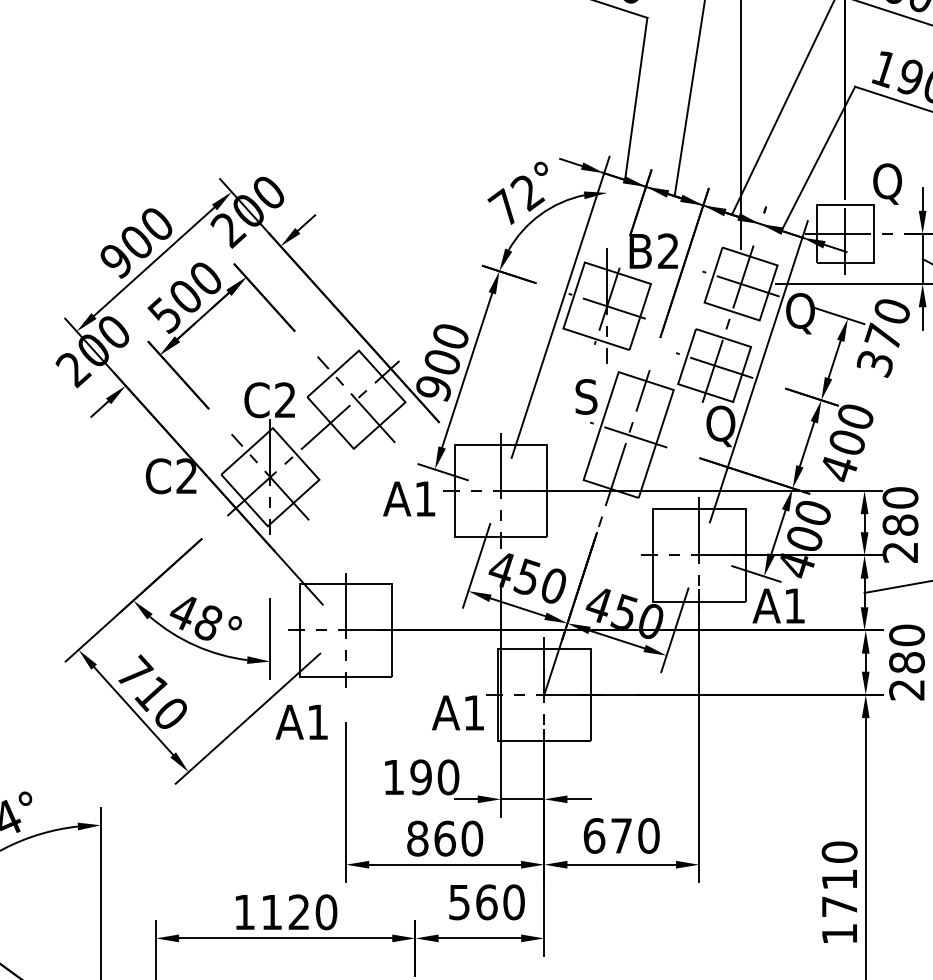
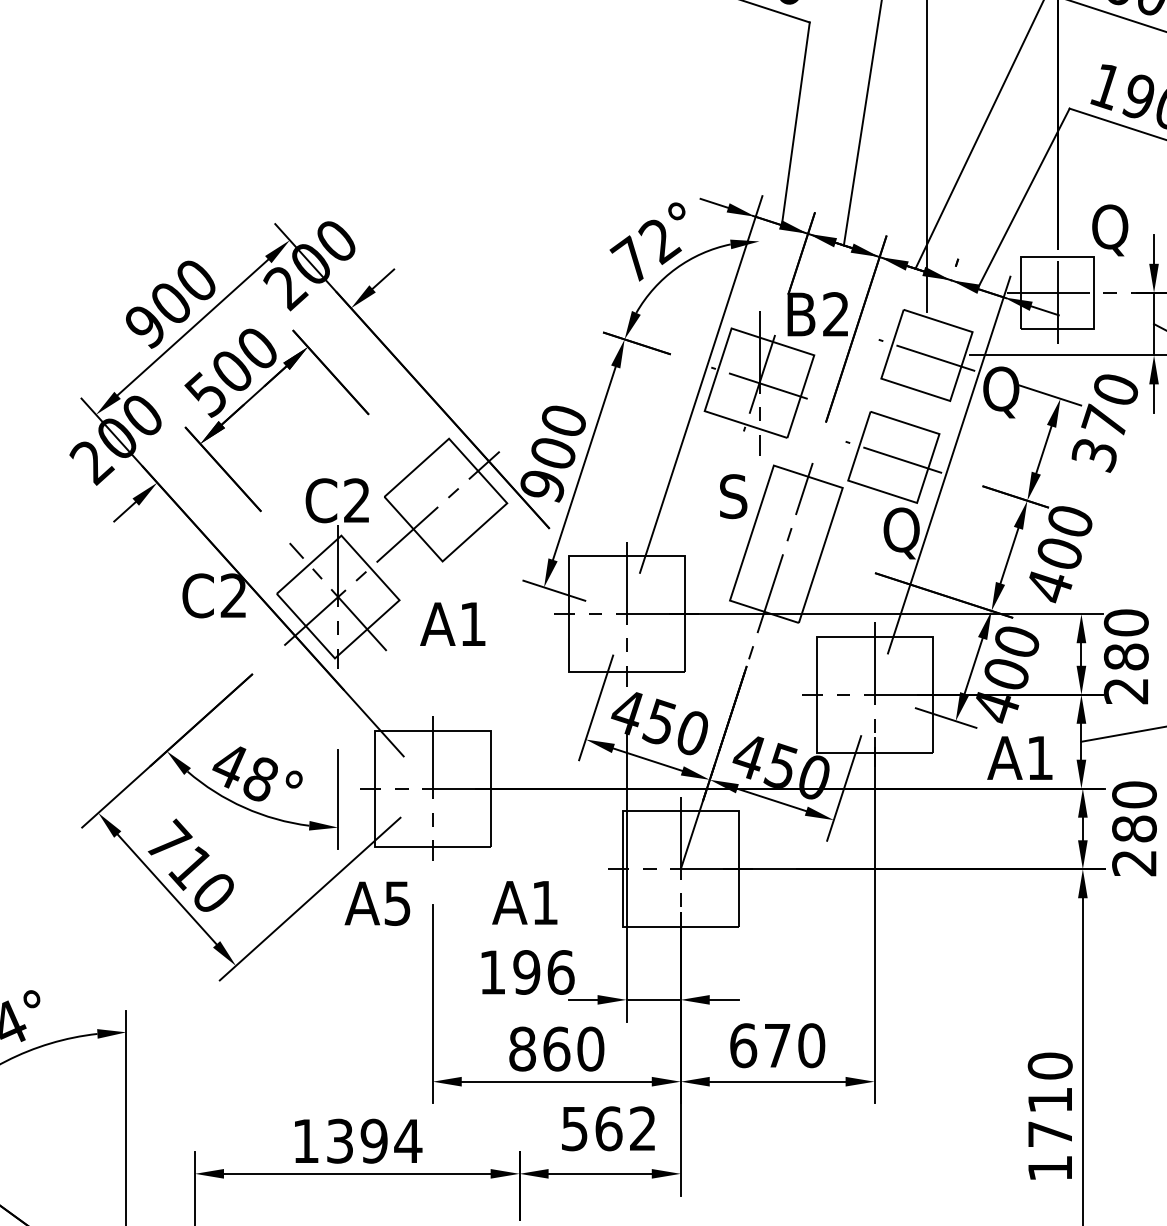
line: (727, 324) -> (910, 406), removed
line: (356, 399) -> (445, 499), removed
line: (628, 434) -> (786, 543), removed
text: (408, 498) -> (452, 623), moved
text: (778, 605) -> (1019, 757), moved
text: (457, 712) -> (524, 902), moved
text: (317, 722) -> (397, 903), A1 -> A5
text: (448, 777) -> (560, 972), 190 -> 196
text: (513, 902) -> (642, 1128), 560 -> 562
text: (299, 911) -> (374, 1140), 1120 -> 1394

